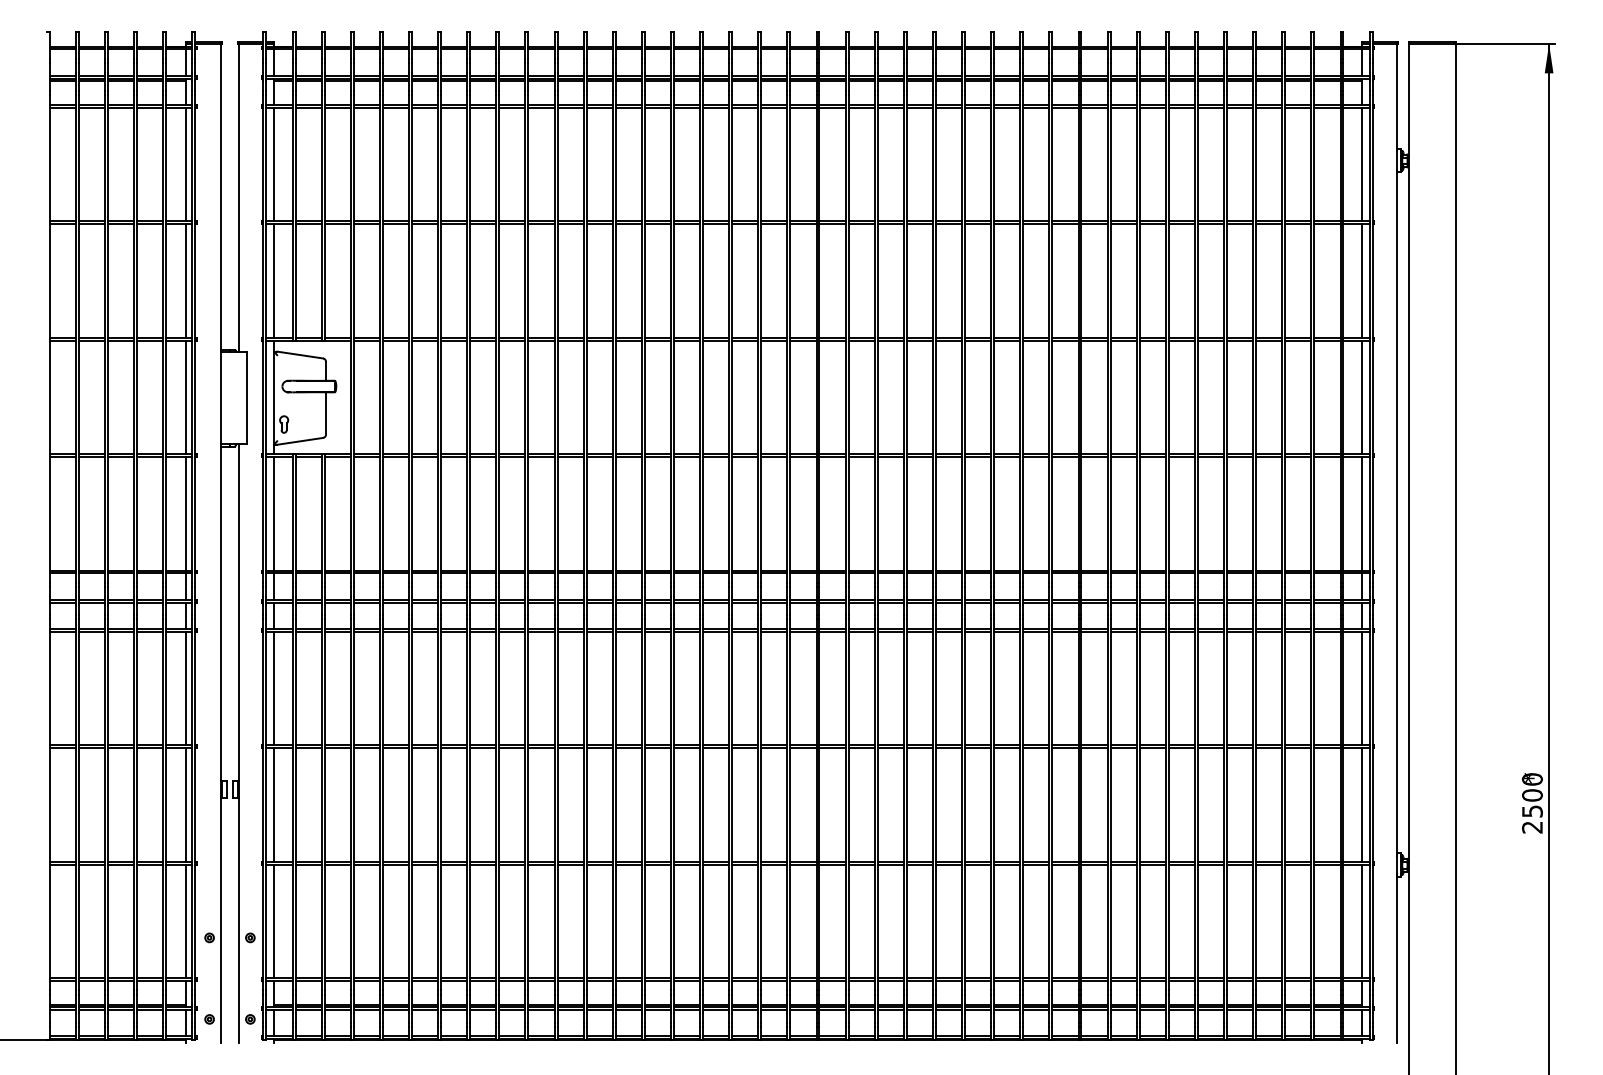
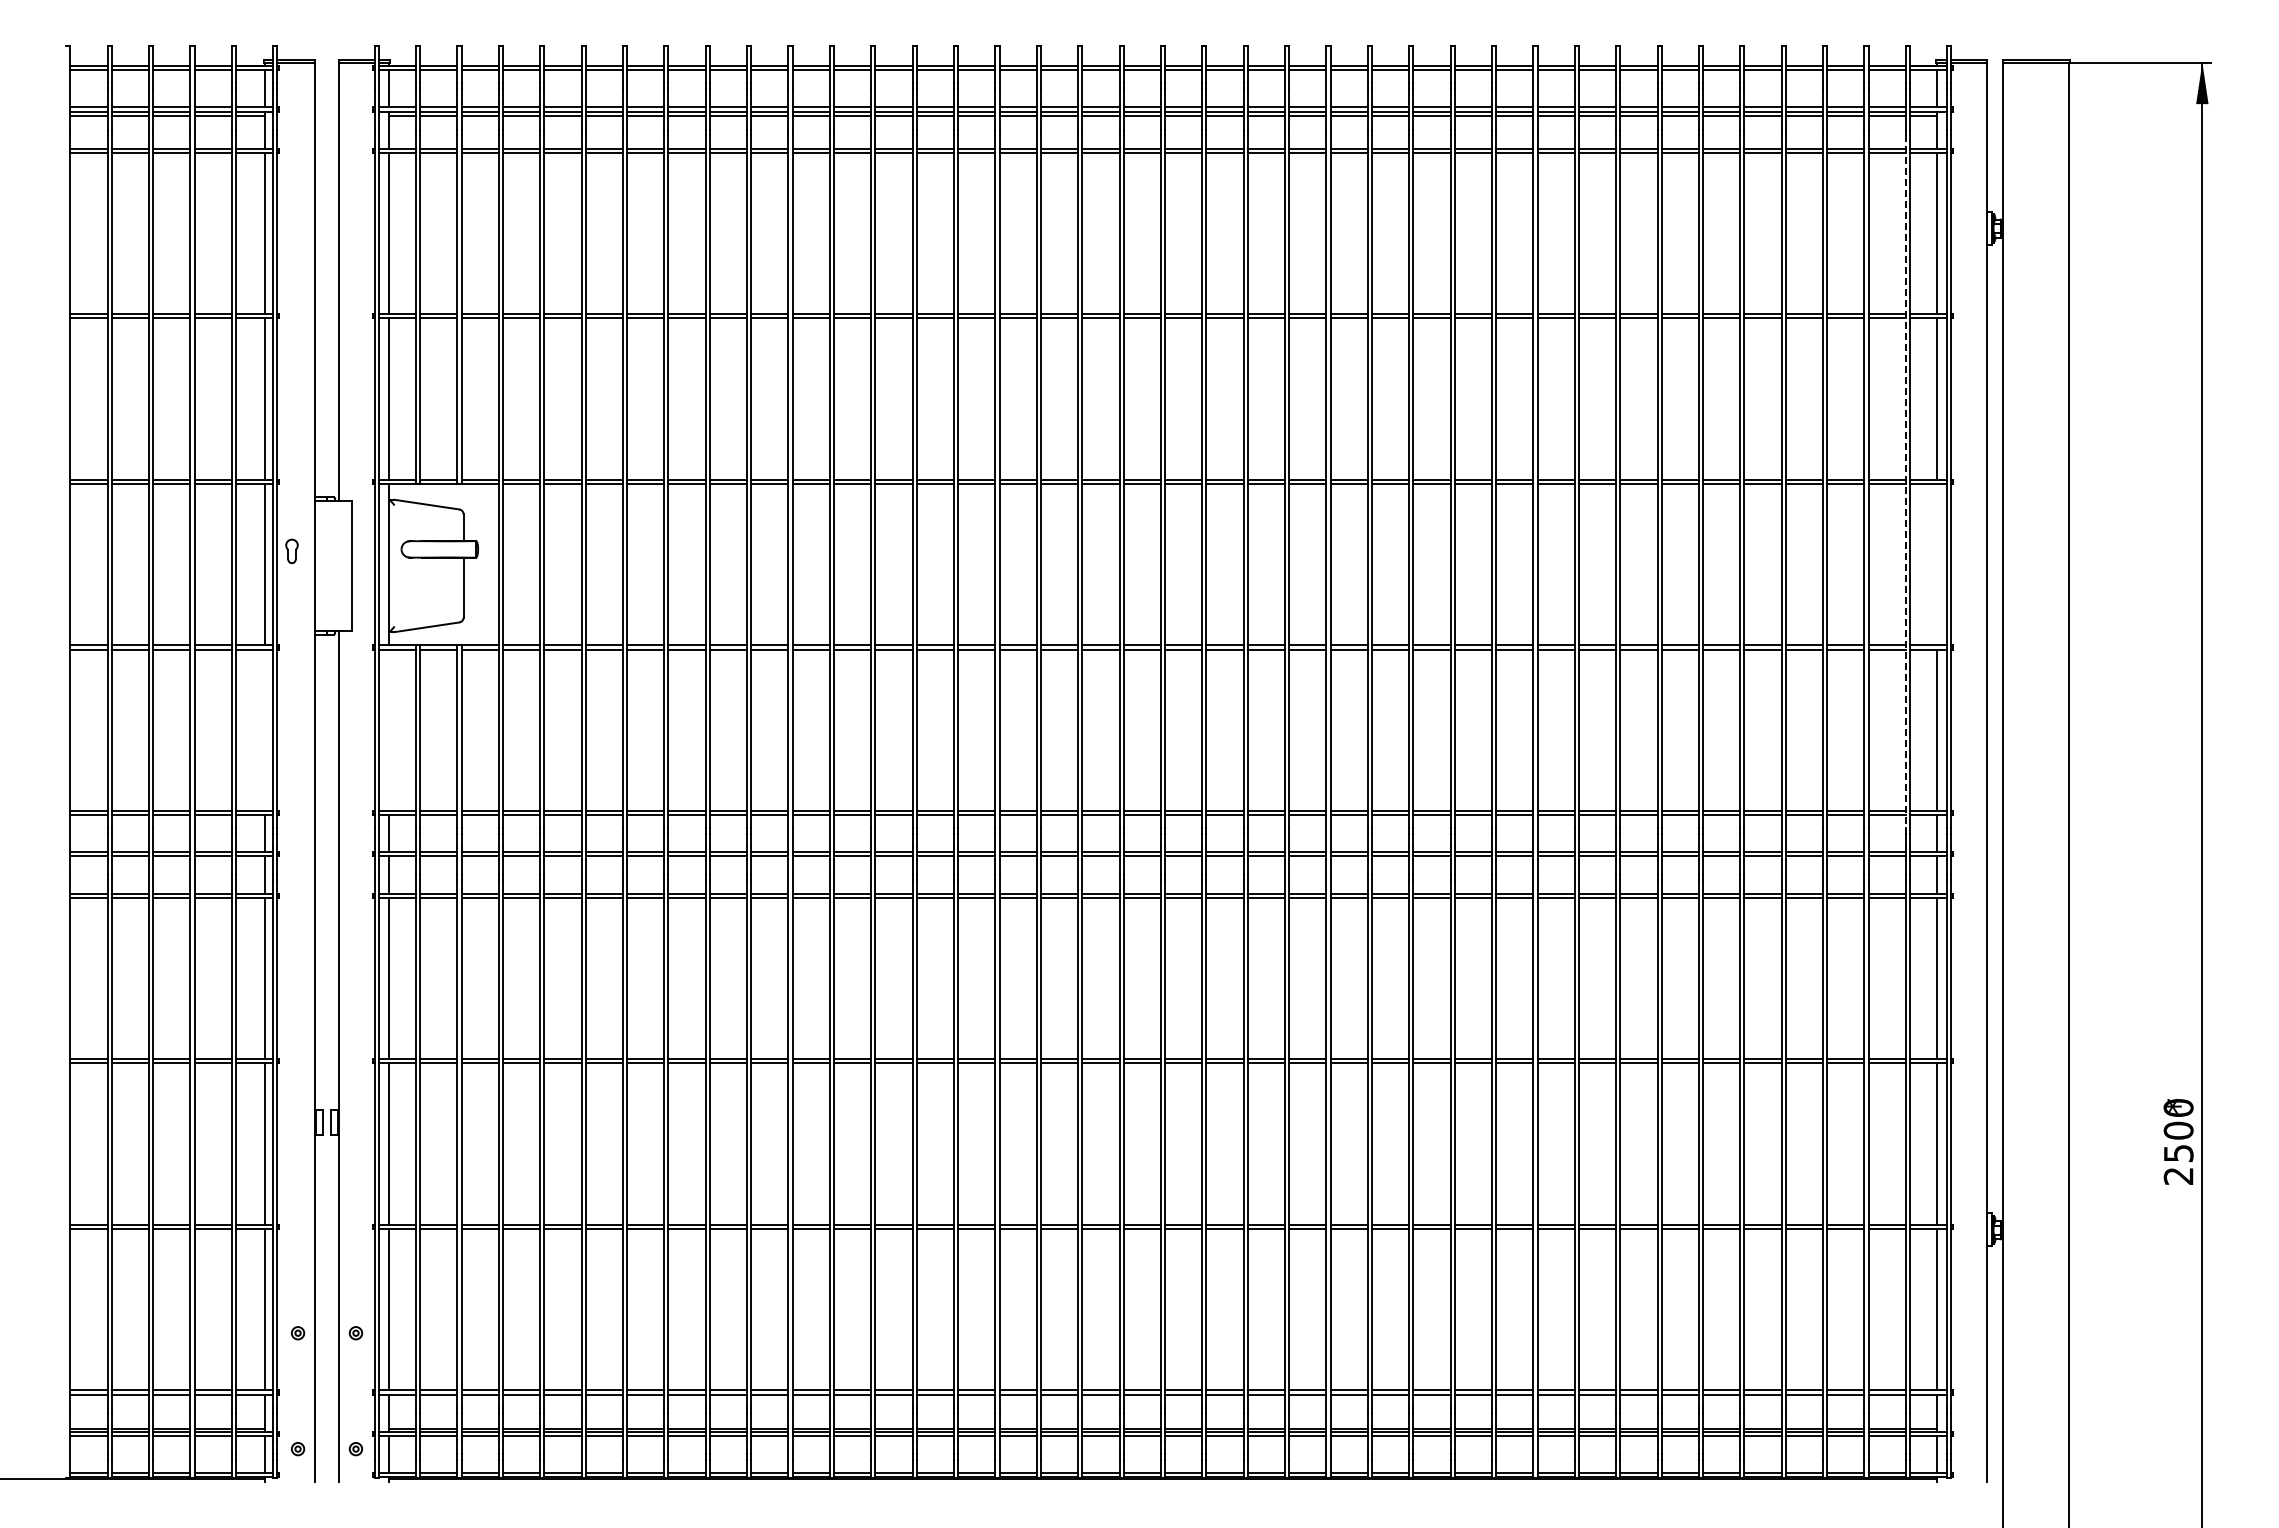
line: (1340, 339) -> (1905, 482), solid -> dashed
line: (1362, 397) -> (1936, 564), removed
part: (283, 424) -> (291, 551), moved
line: (186, 513) -> (264, 729), removed
line: (273, 513) -> (389, 729), removed

